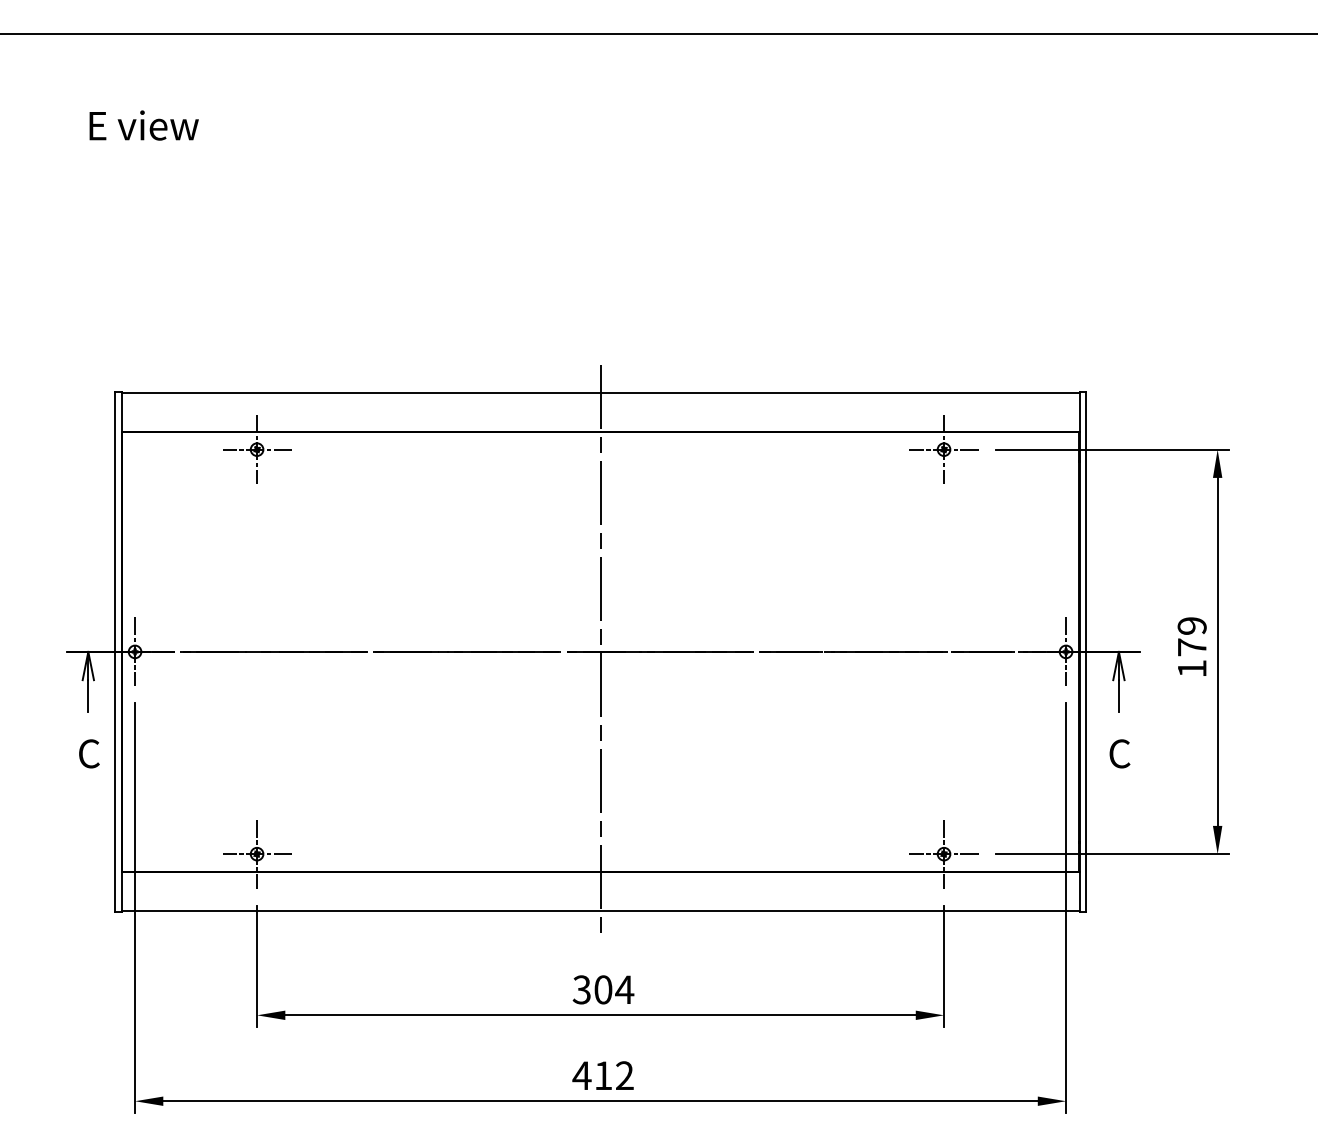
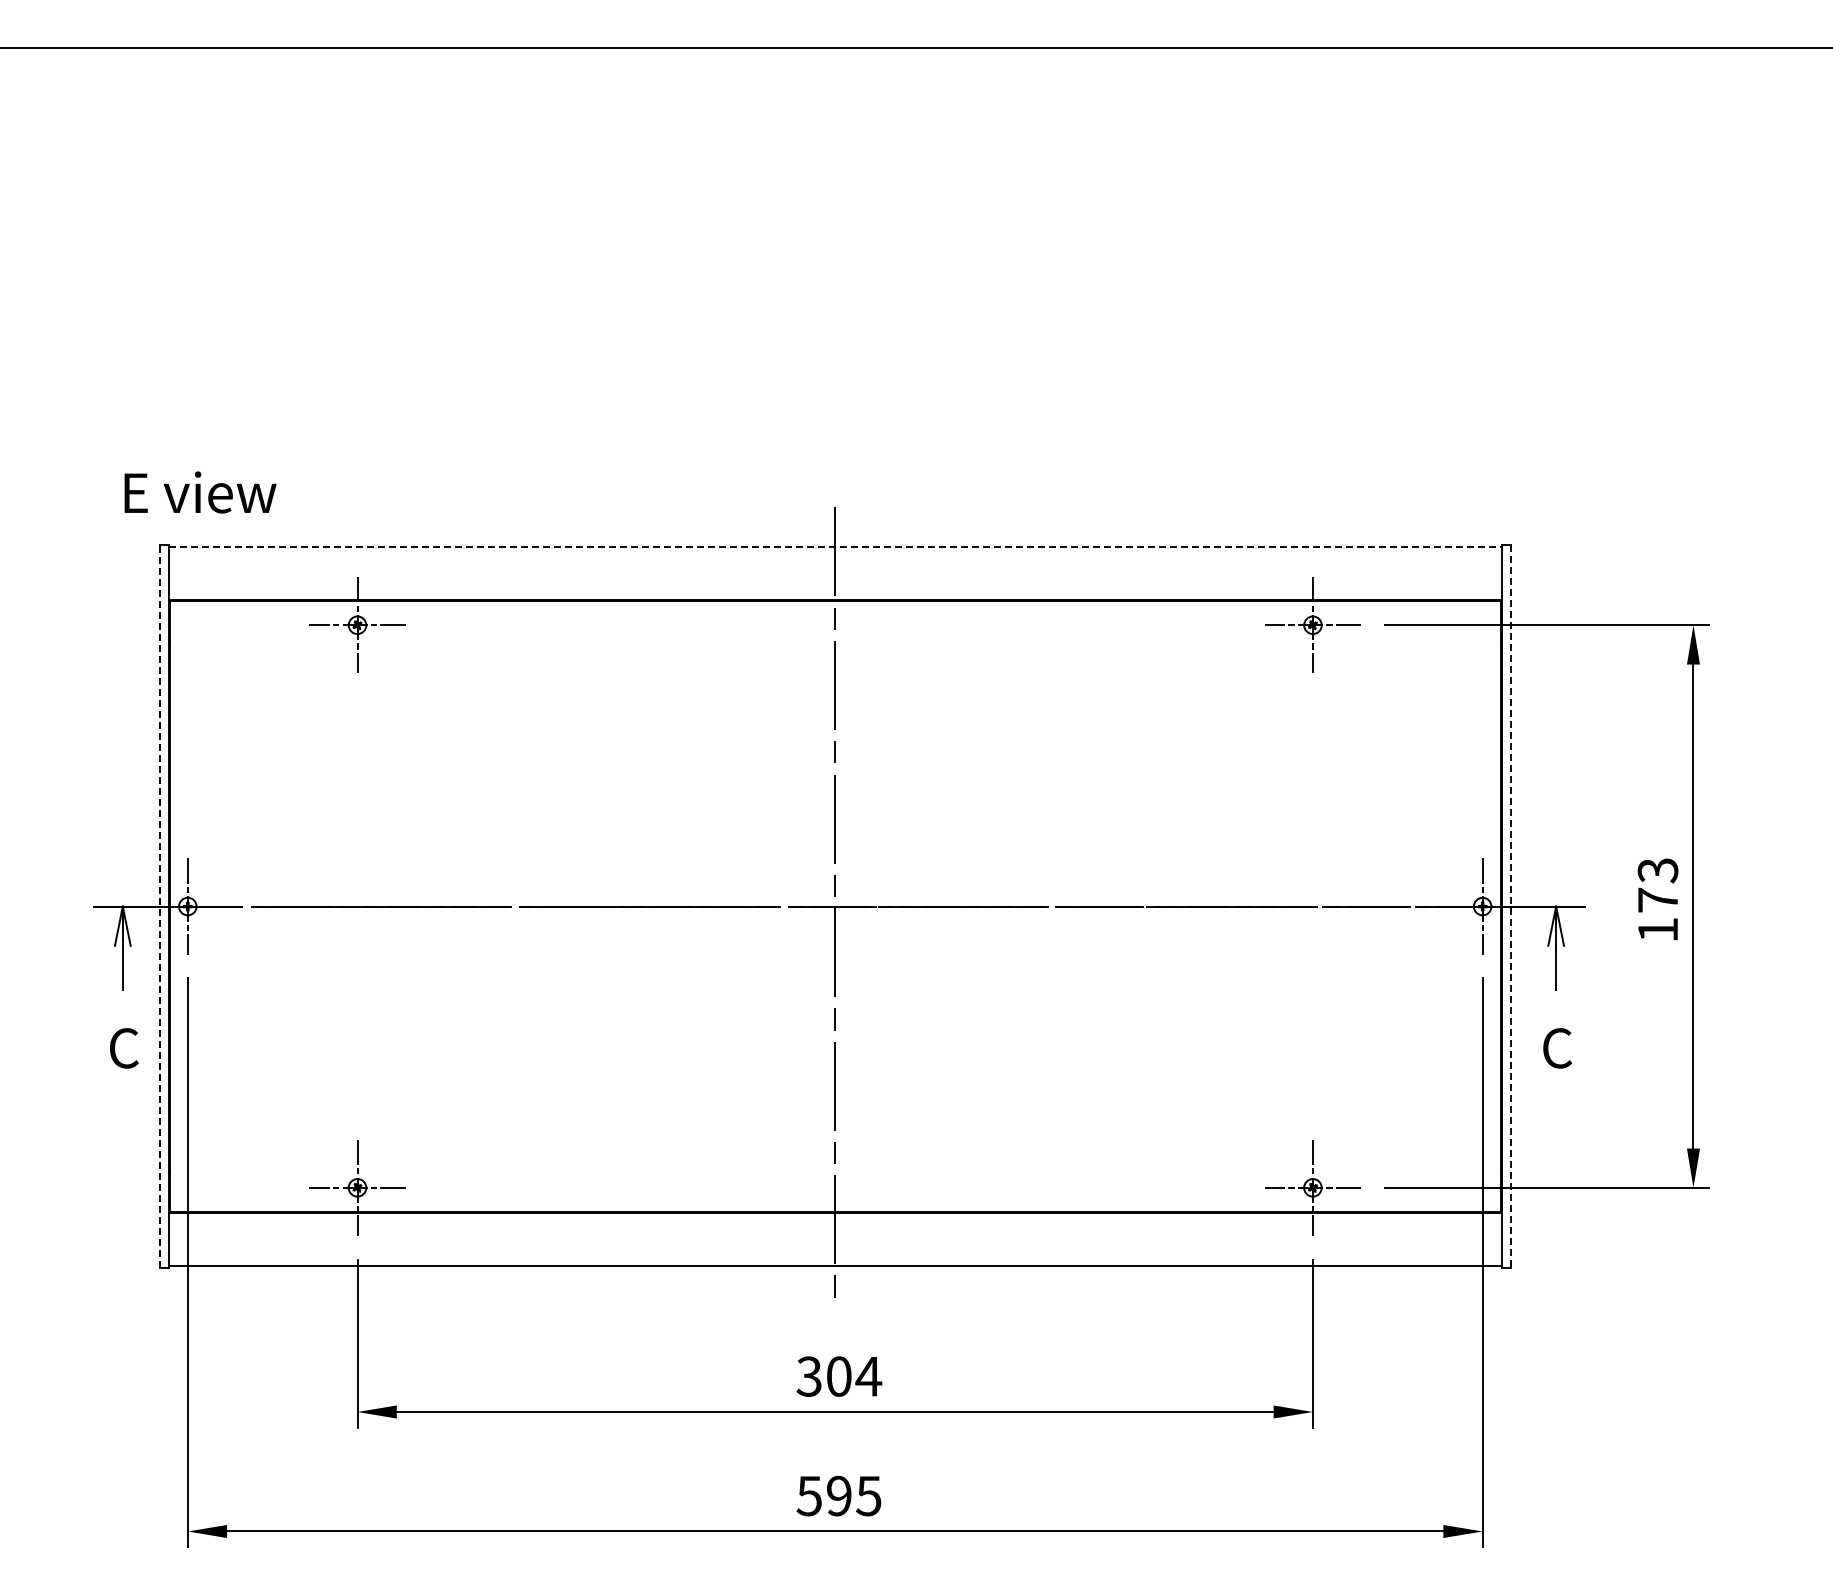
text: (144, 125) -> (200, 492), moved
line: (600, 393) -> (835, 546), solid -> dashed
text: (1191, 625) -> (1657, 870), 179 -> 173
line: (114, 651) -> (159, 906), solid -> dashed
line: (1086, 652) -> (1510, 907), solid -> dashed
text: (602, 1075) -> (838, 1495), 412 -> 595

